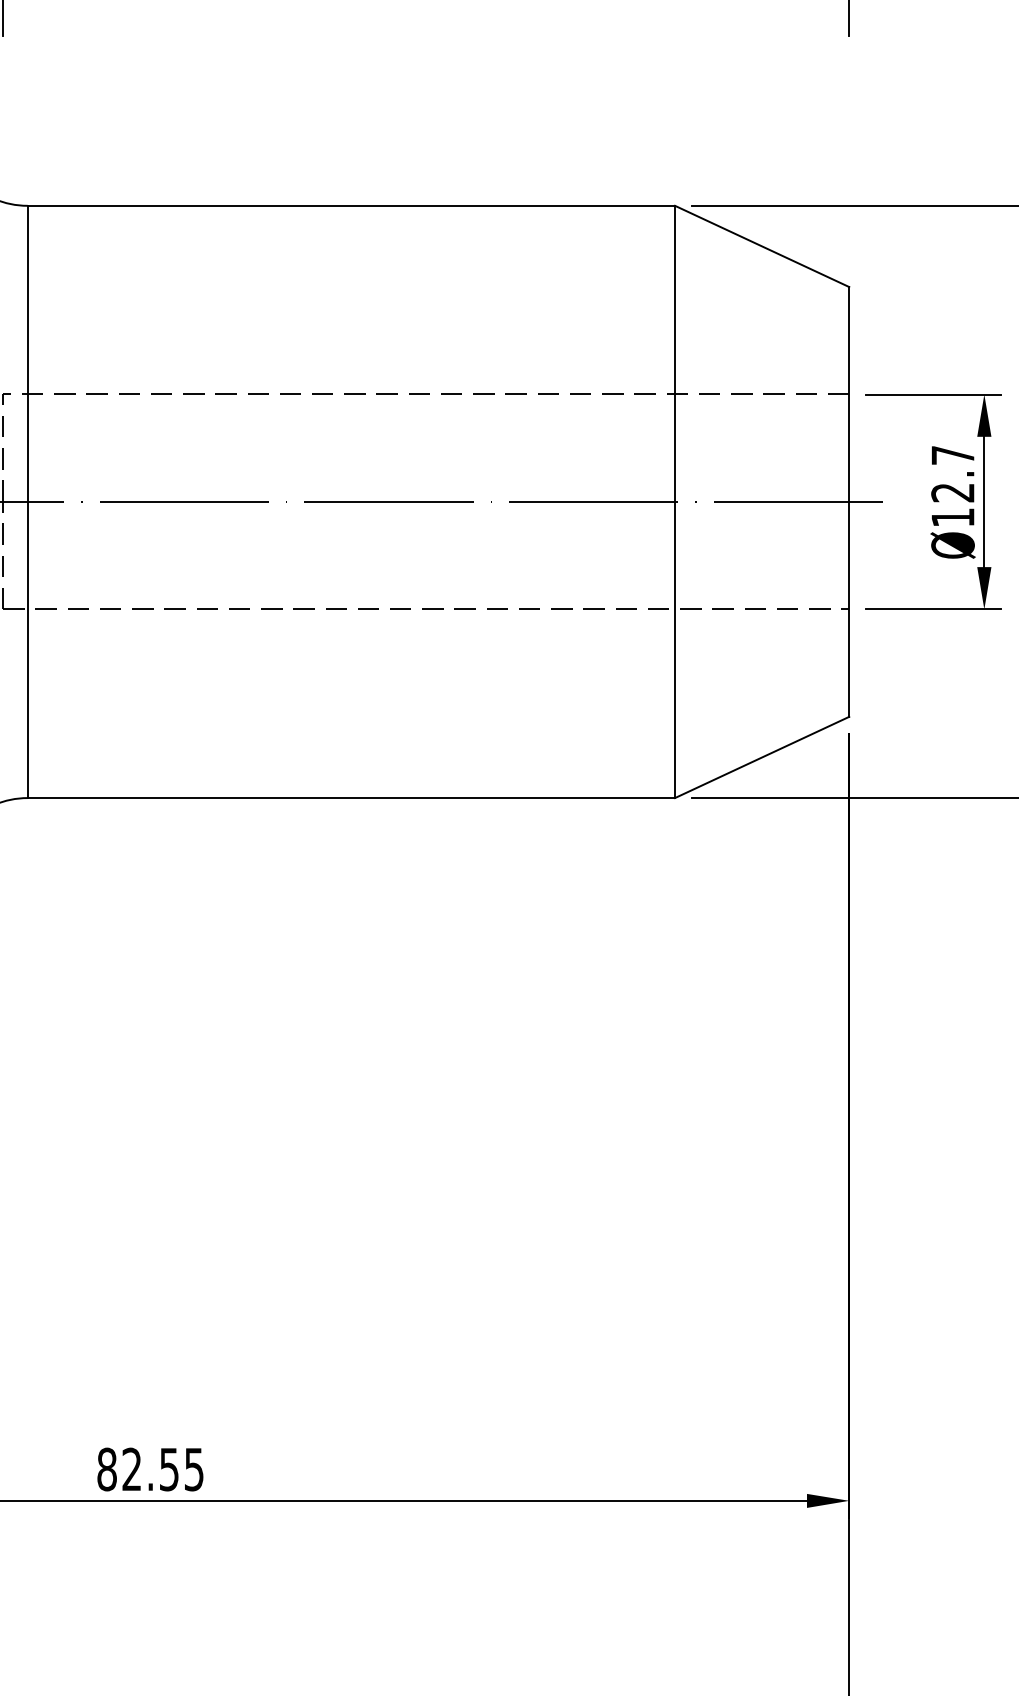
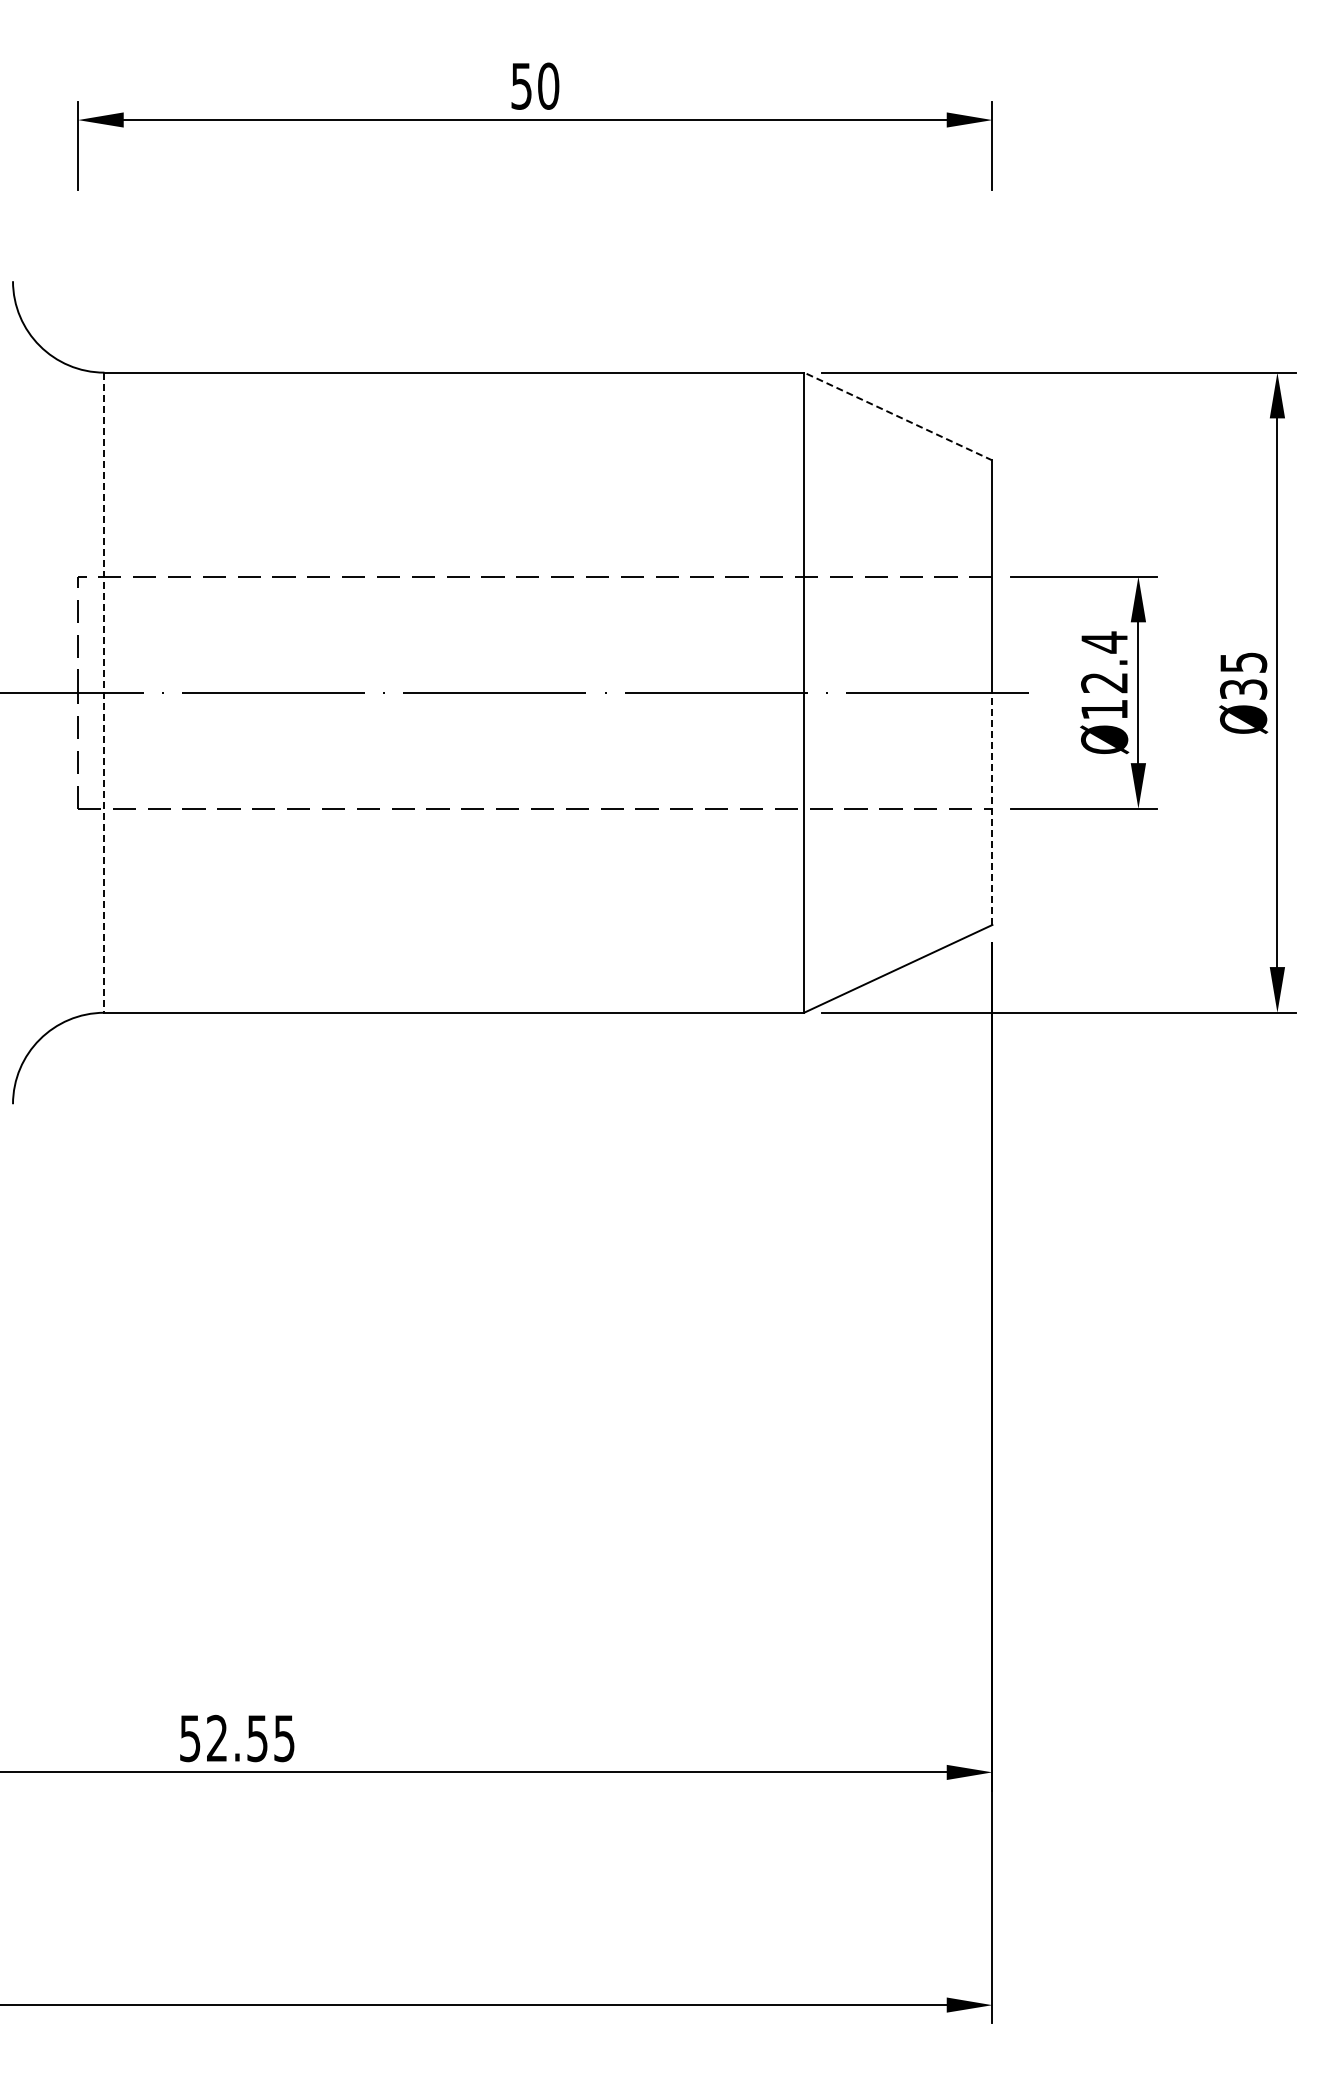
line: (762, 246) -> (898, 416), solid -> dashed
text: (952, 455) -> (1104, 642), Ø12.7 -> Ø12.4
line: (27, 502) -> (104, 693), solid -> dashed
line: (849, 609) -> (992, 808), solid -> dashed
text: (106, 1469) -> (189, 1738), 82.55 -> 52.55

